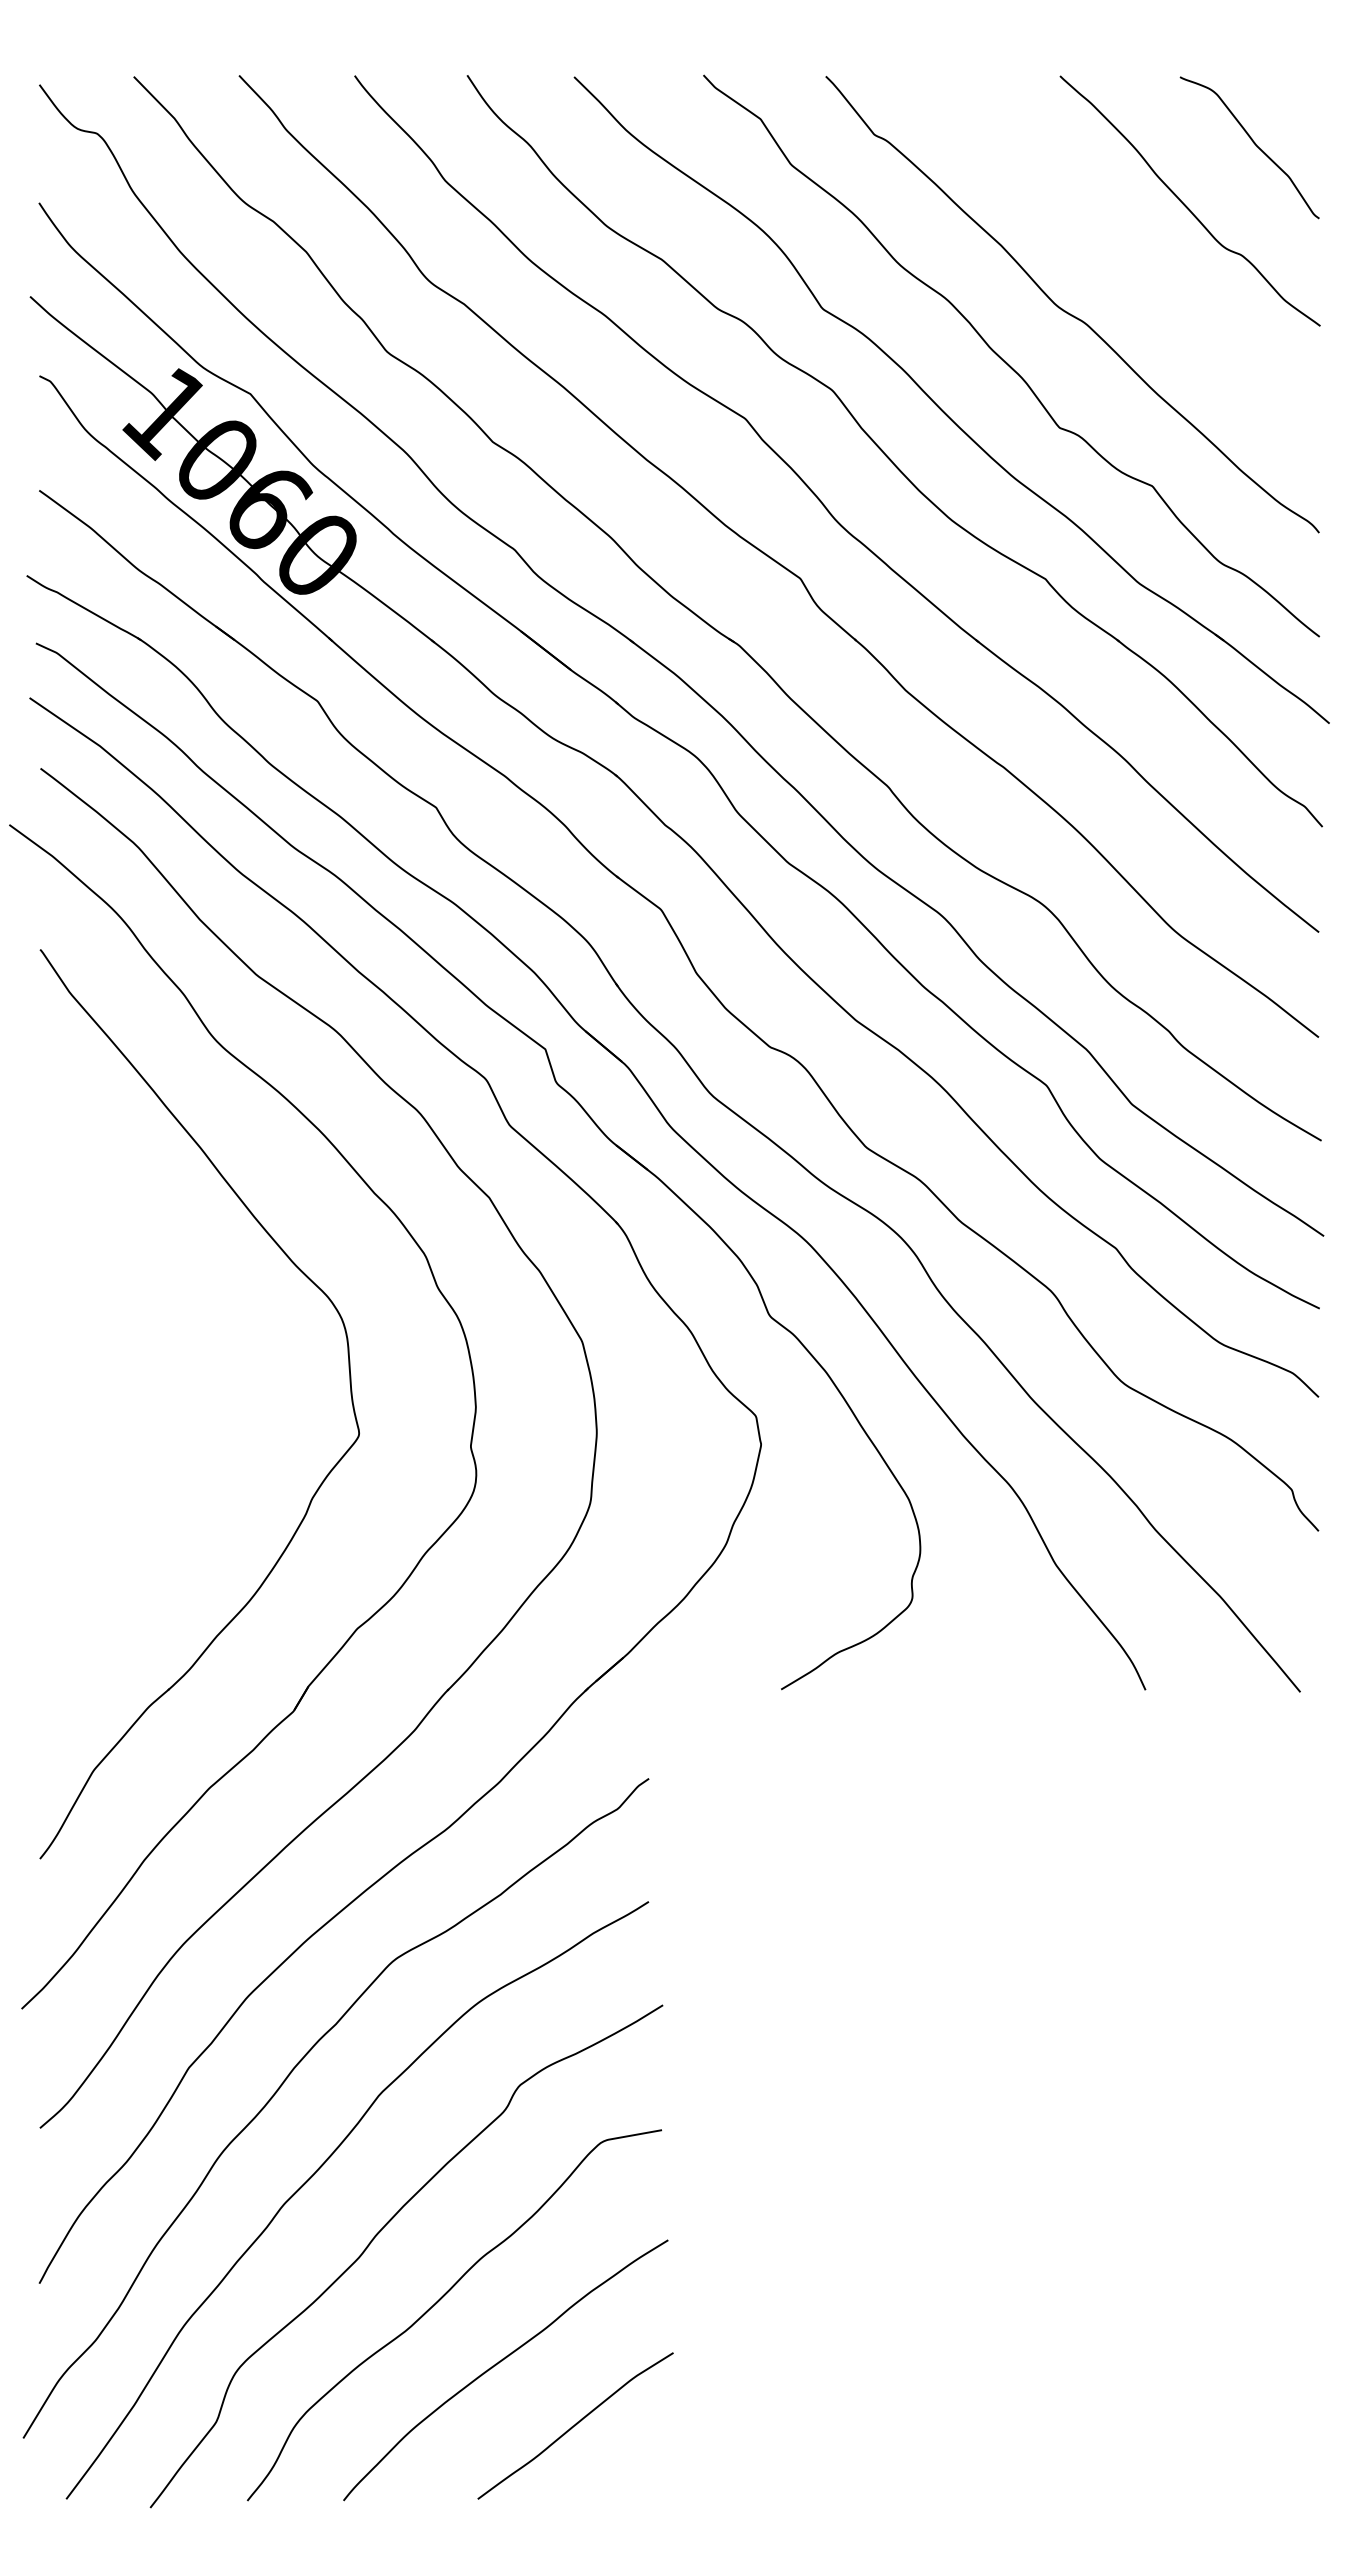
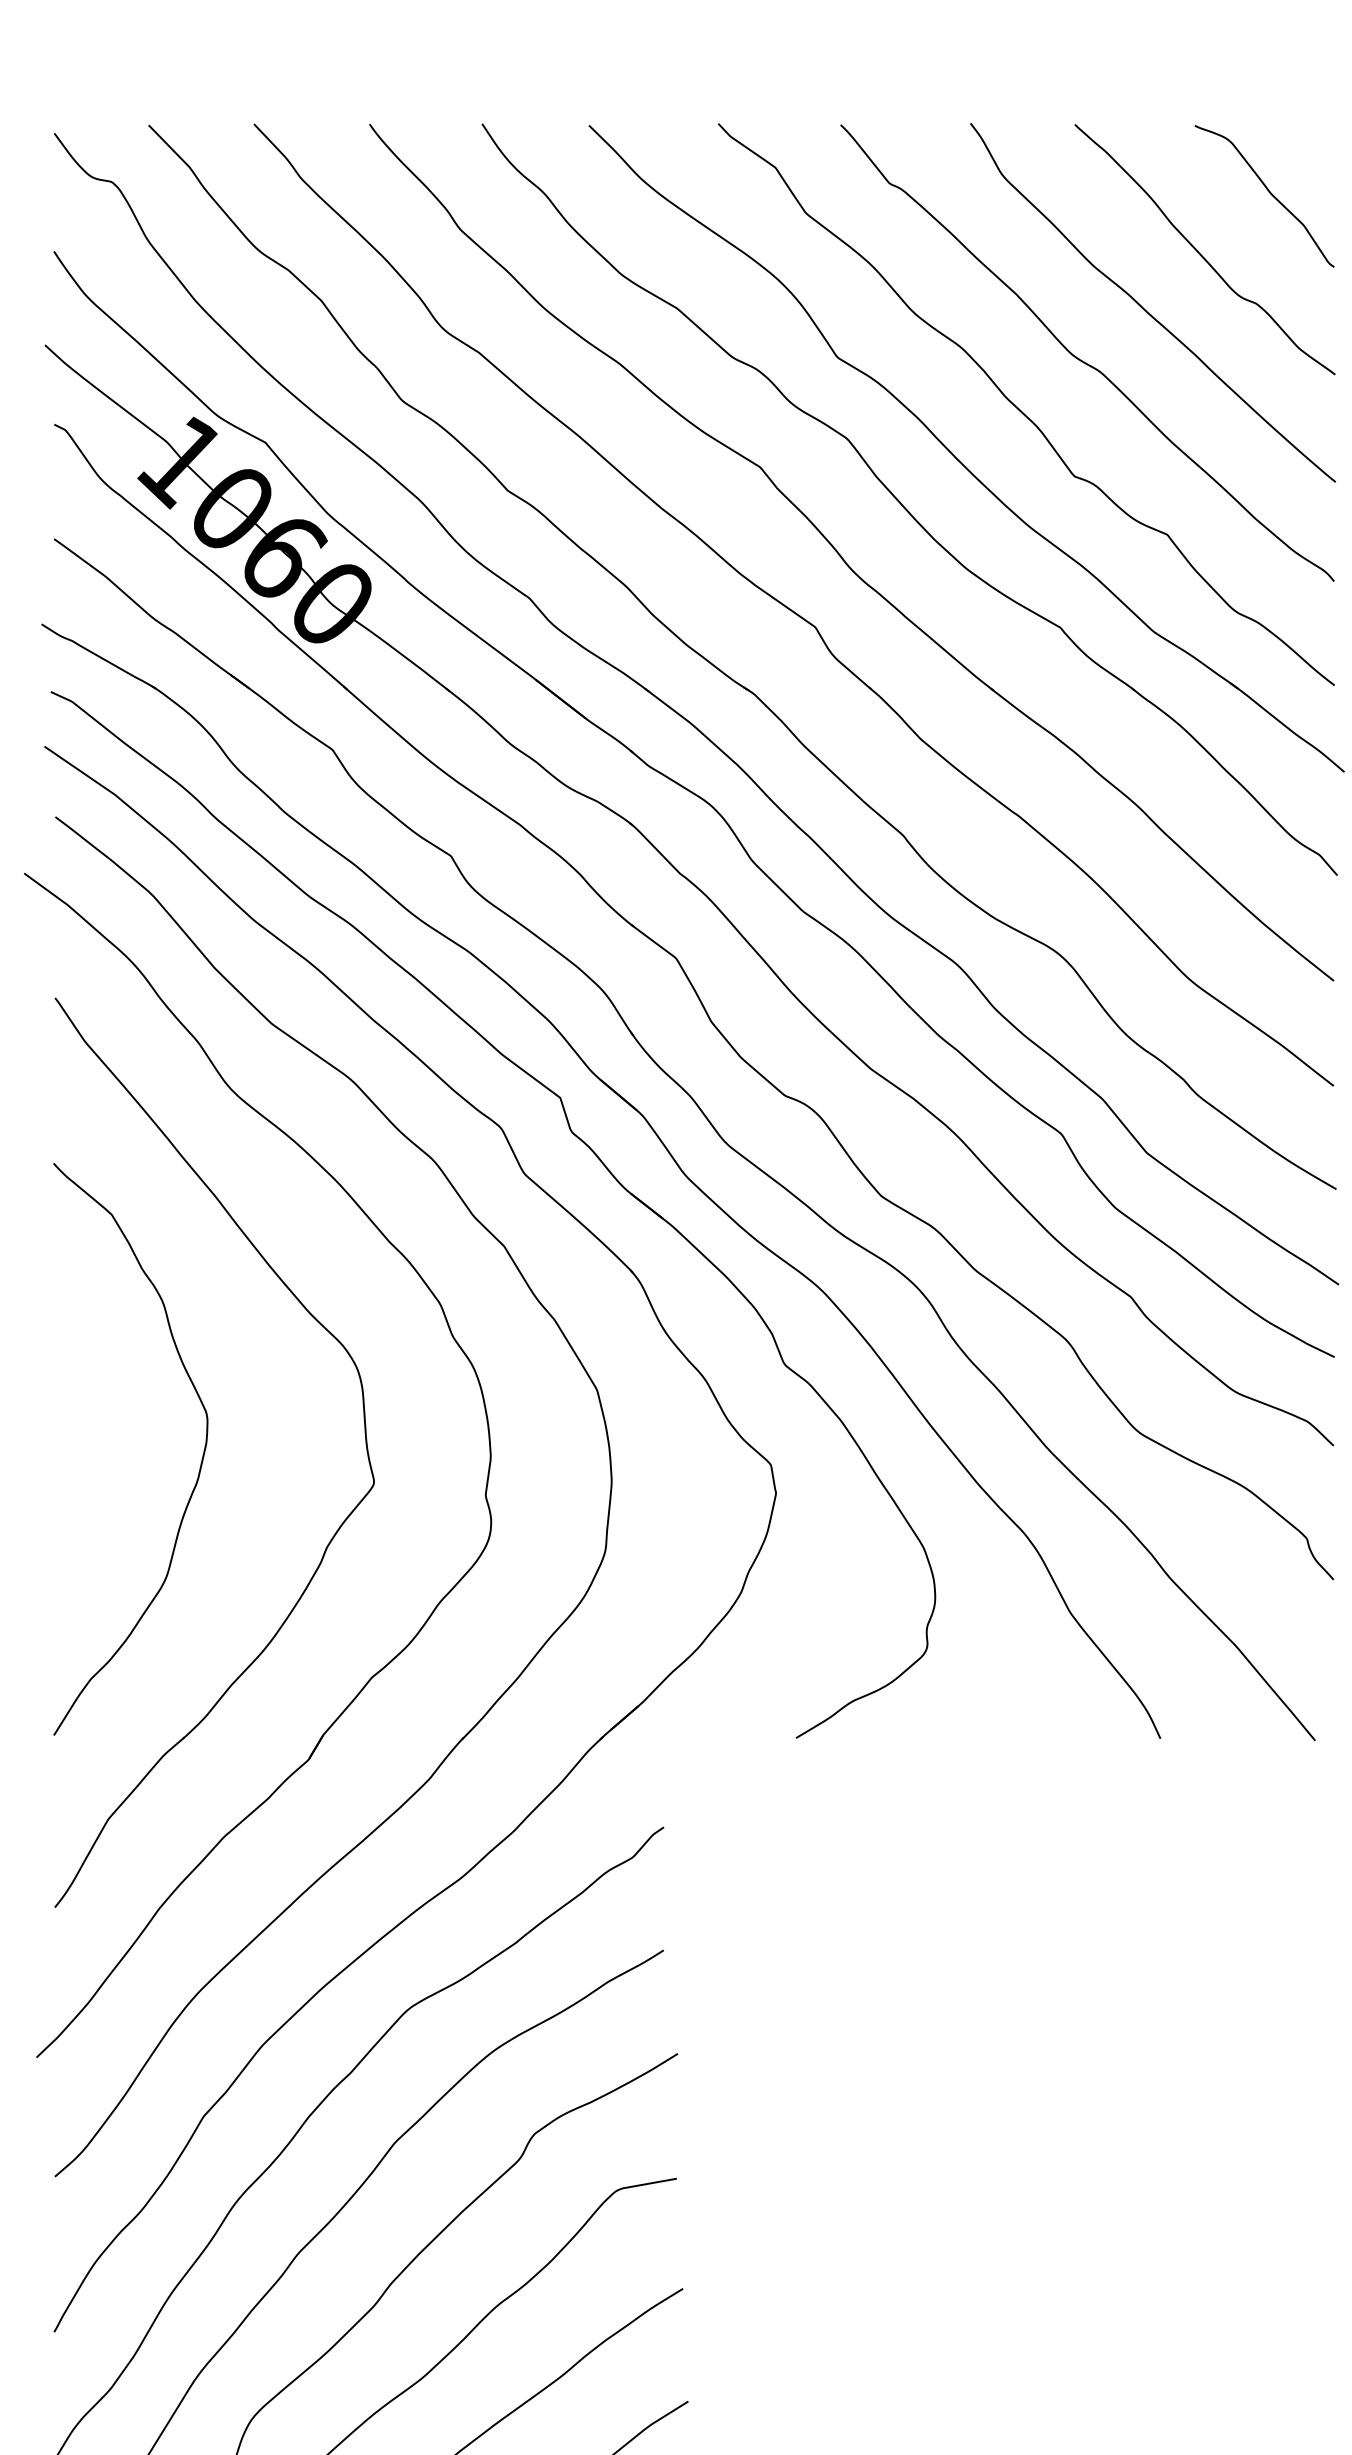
curve: (1130, 260) -> (1145, 309), added
curve: (184, 1419) -> (199, 1468), added

